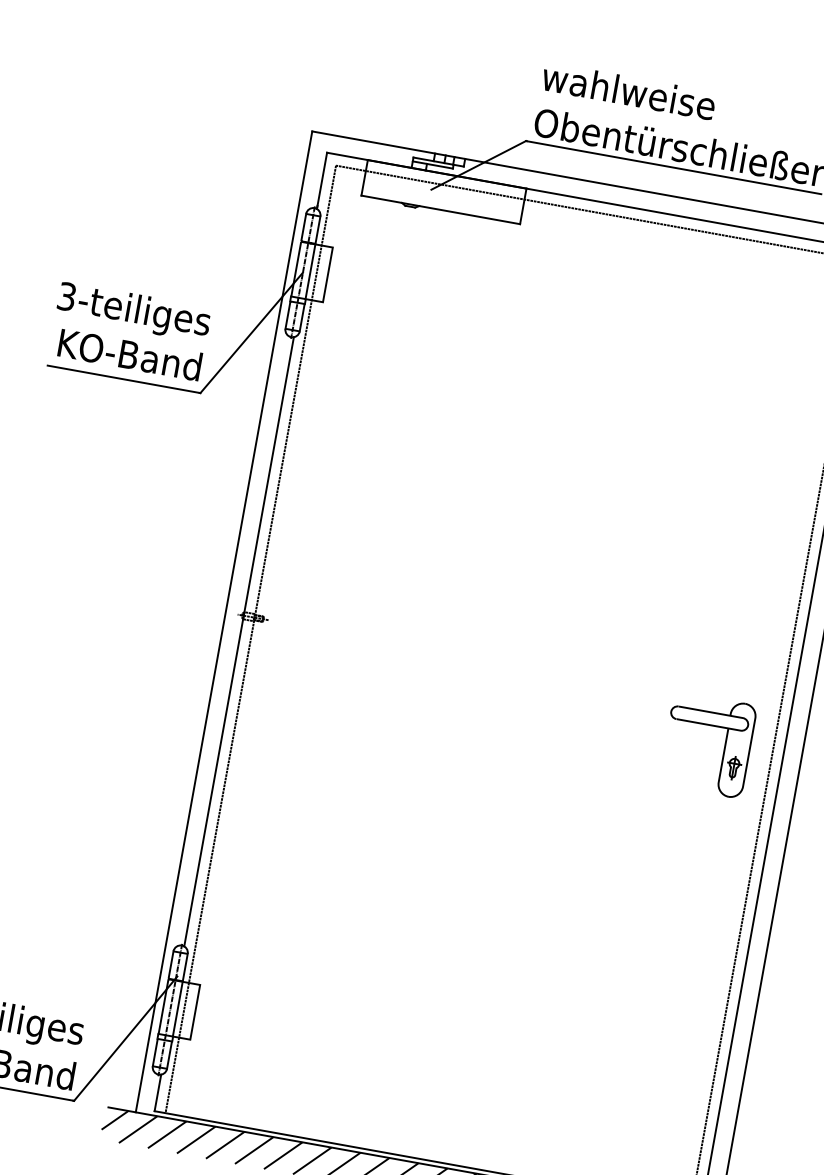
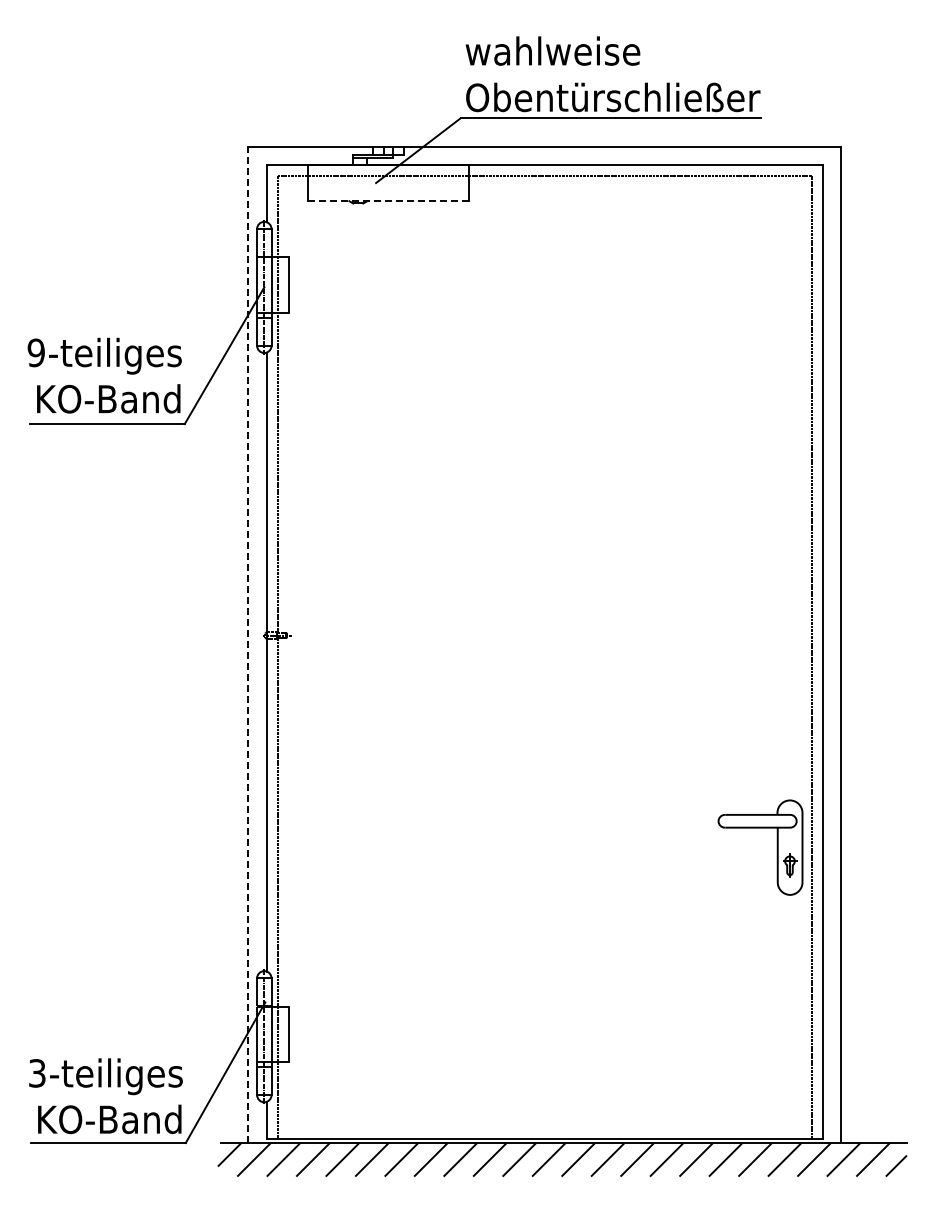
line: (440, 210) -> (388, 201), solid -> dashed
text: (66, 296) -> (35, 352), 3-teiliges -> 9-teiliges
line: (224, 621) -> (248, 644), solid -> dashed
part: (723, 747) -> (776, 847), moved

